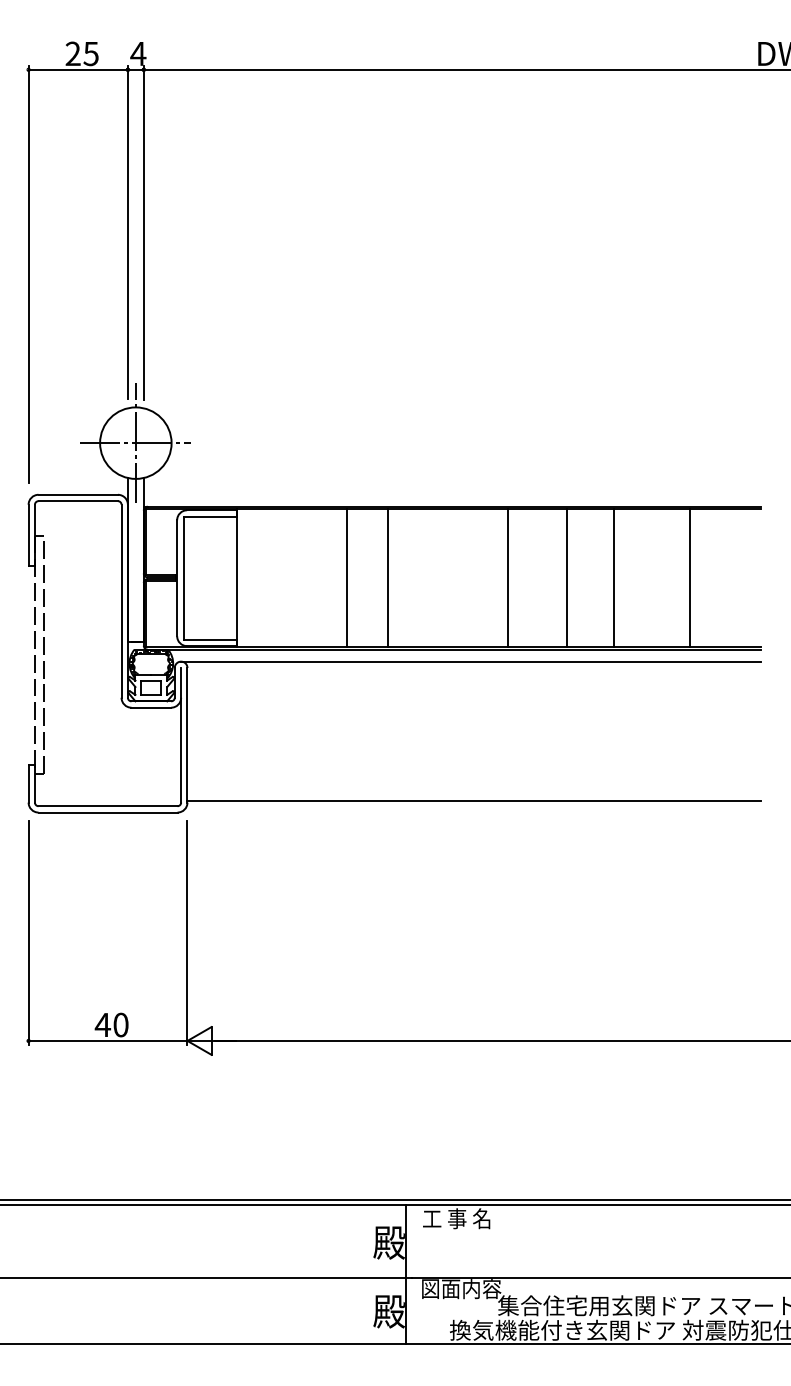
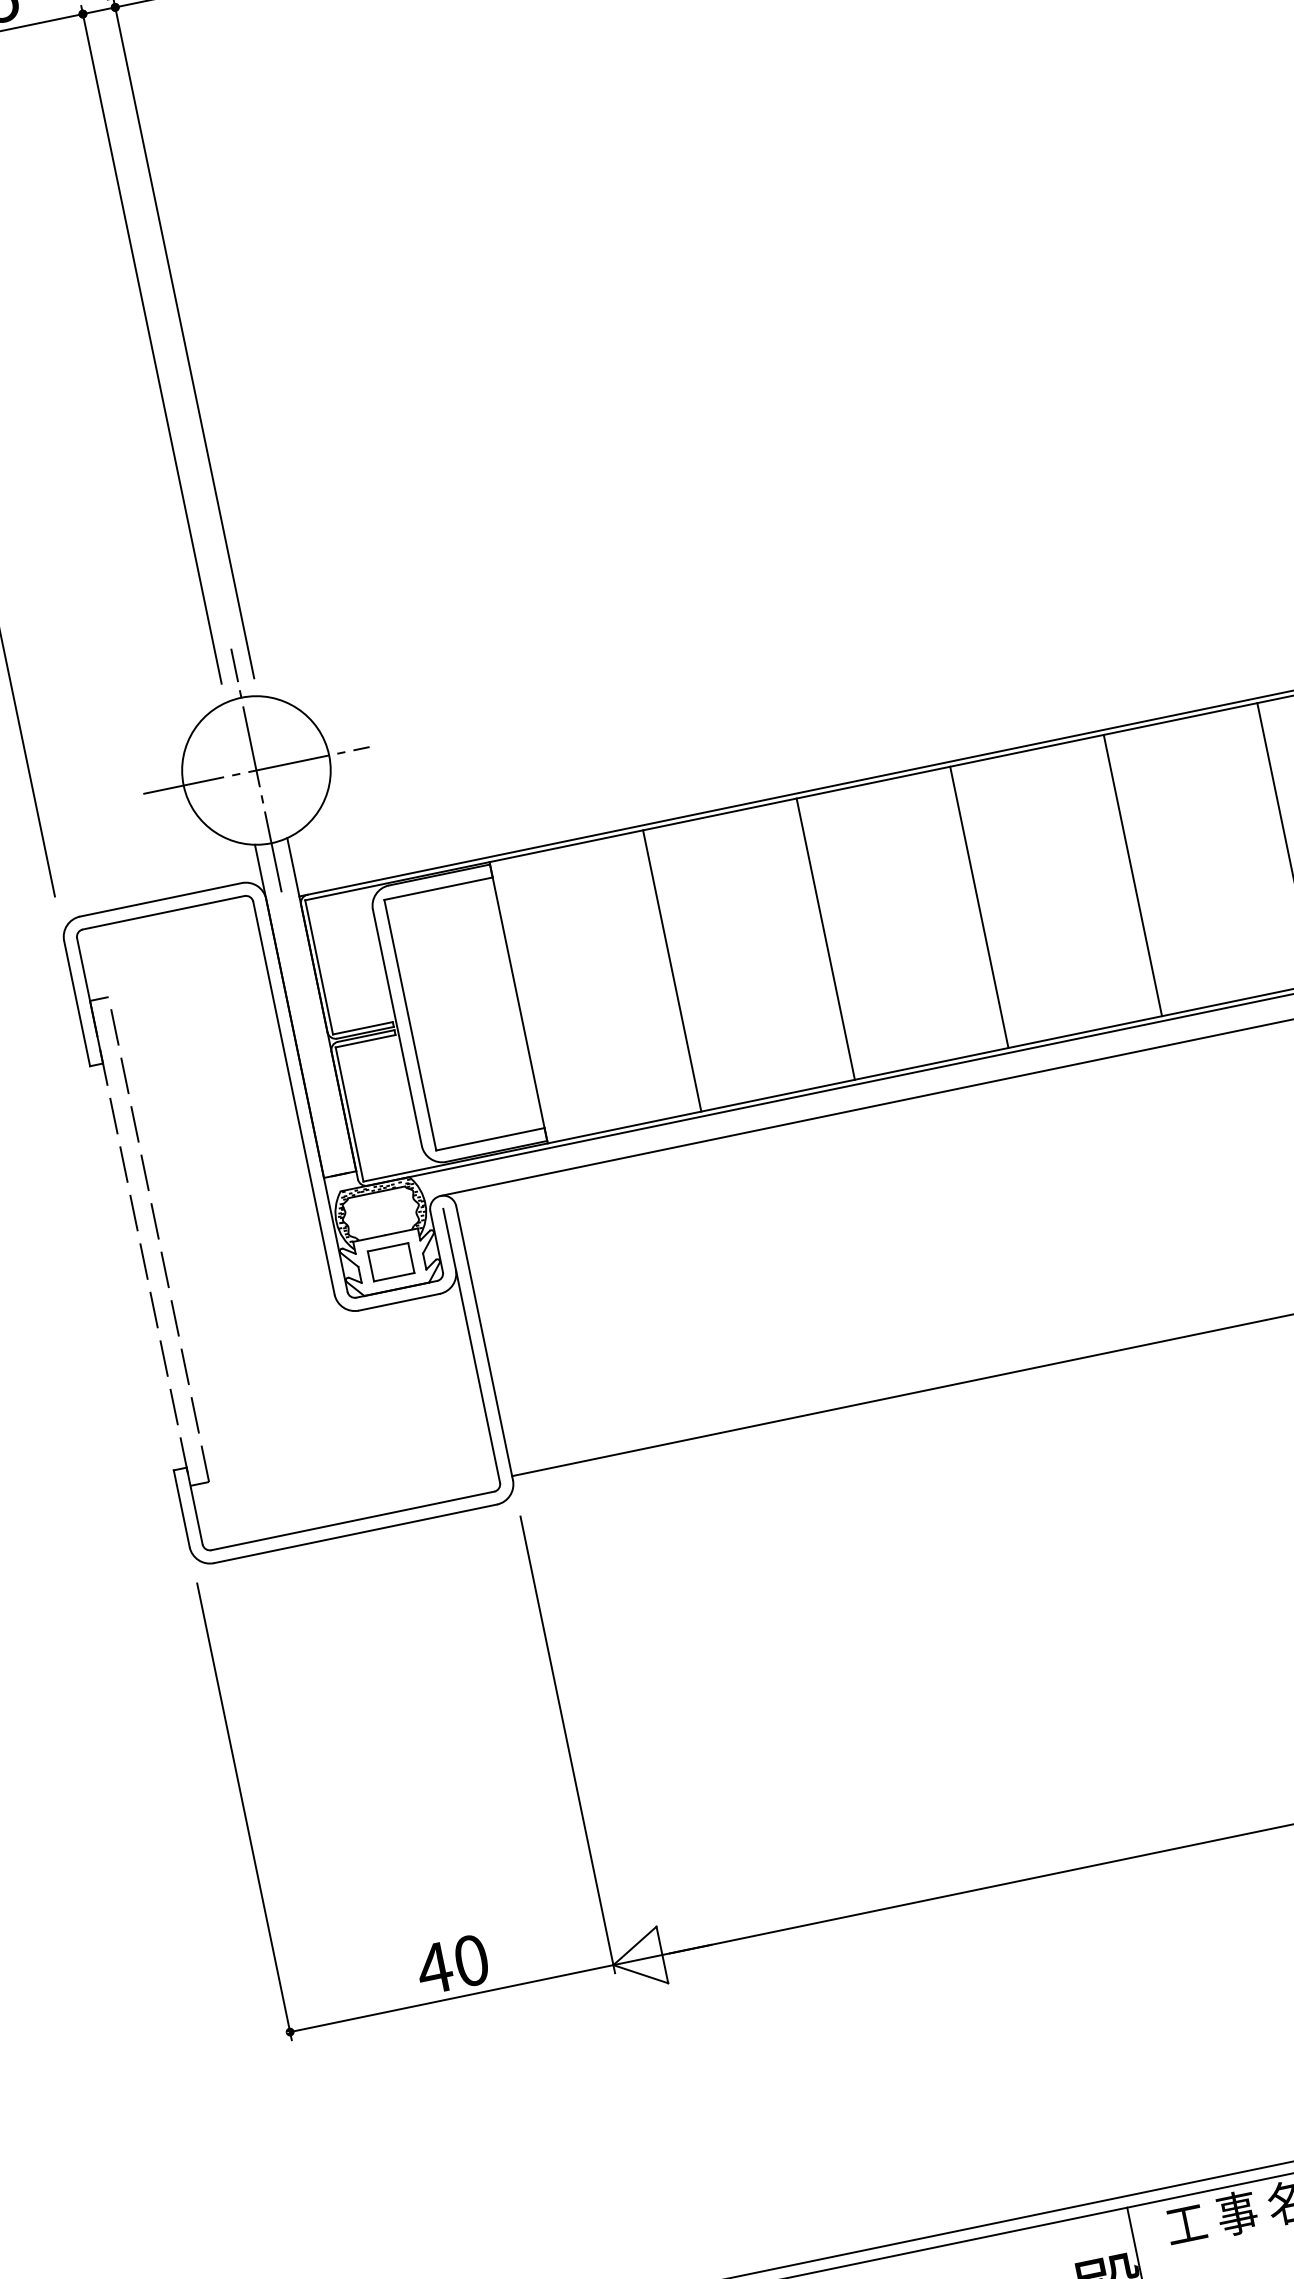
line: (347, 578) -> (672, 971), moved
line: (508, 578) -> (980, 907), moved
line: (566, 578) -> (1132, 876), moved

